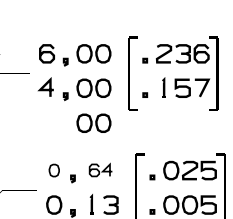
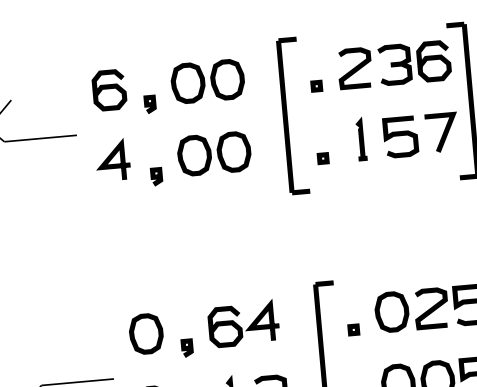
part: (93, 122) -> (219, 225), removed
part: (100, 169) -> (243, 323), size x1.43
part: (54, 170) -> (146, 333), size x1.43

